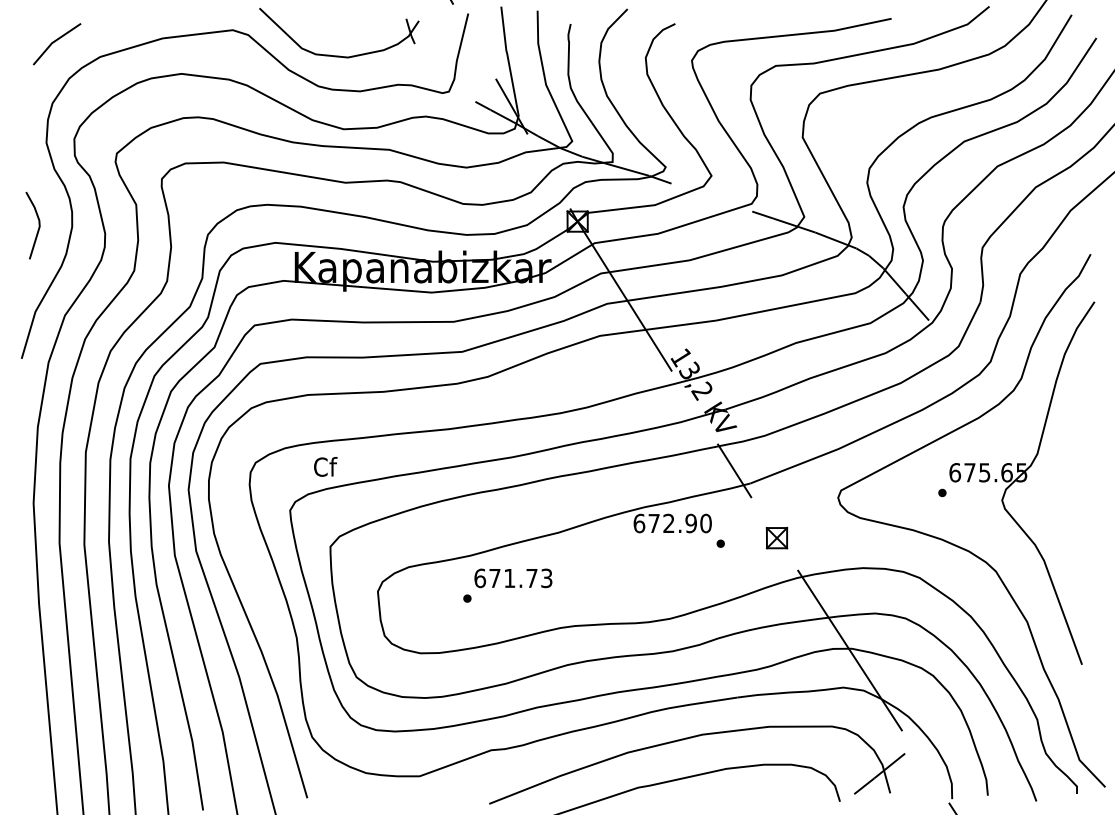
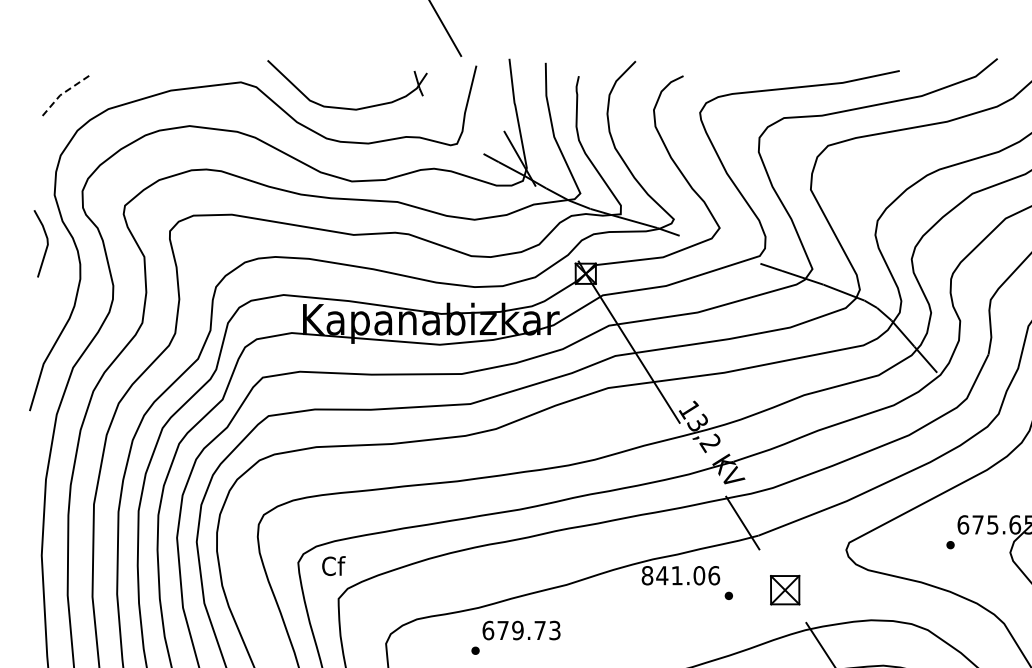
line: (54, 41) -> (62, 93), solid -> dashed
line: (38, 225) -> (46, 243), moved
text: (325, 466) -> (333, 565), moved
text: (672, 523) -> (680, 575), 672.90 -> 841.06
part: (776, 538) -> (784, 590), size x1.4
text: (509, 578) -> (517, 630), 671.73 -> 679.73

